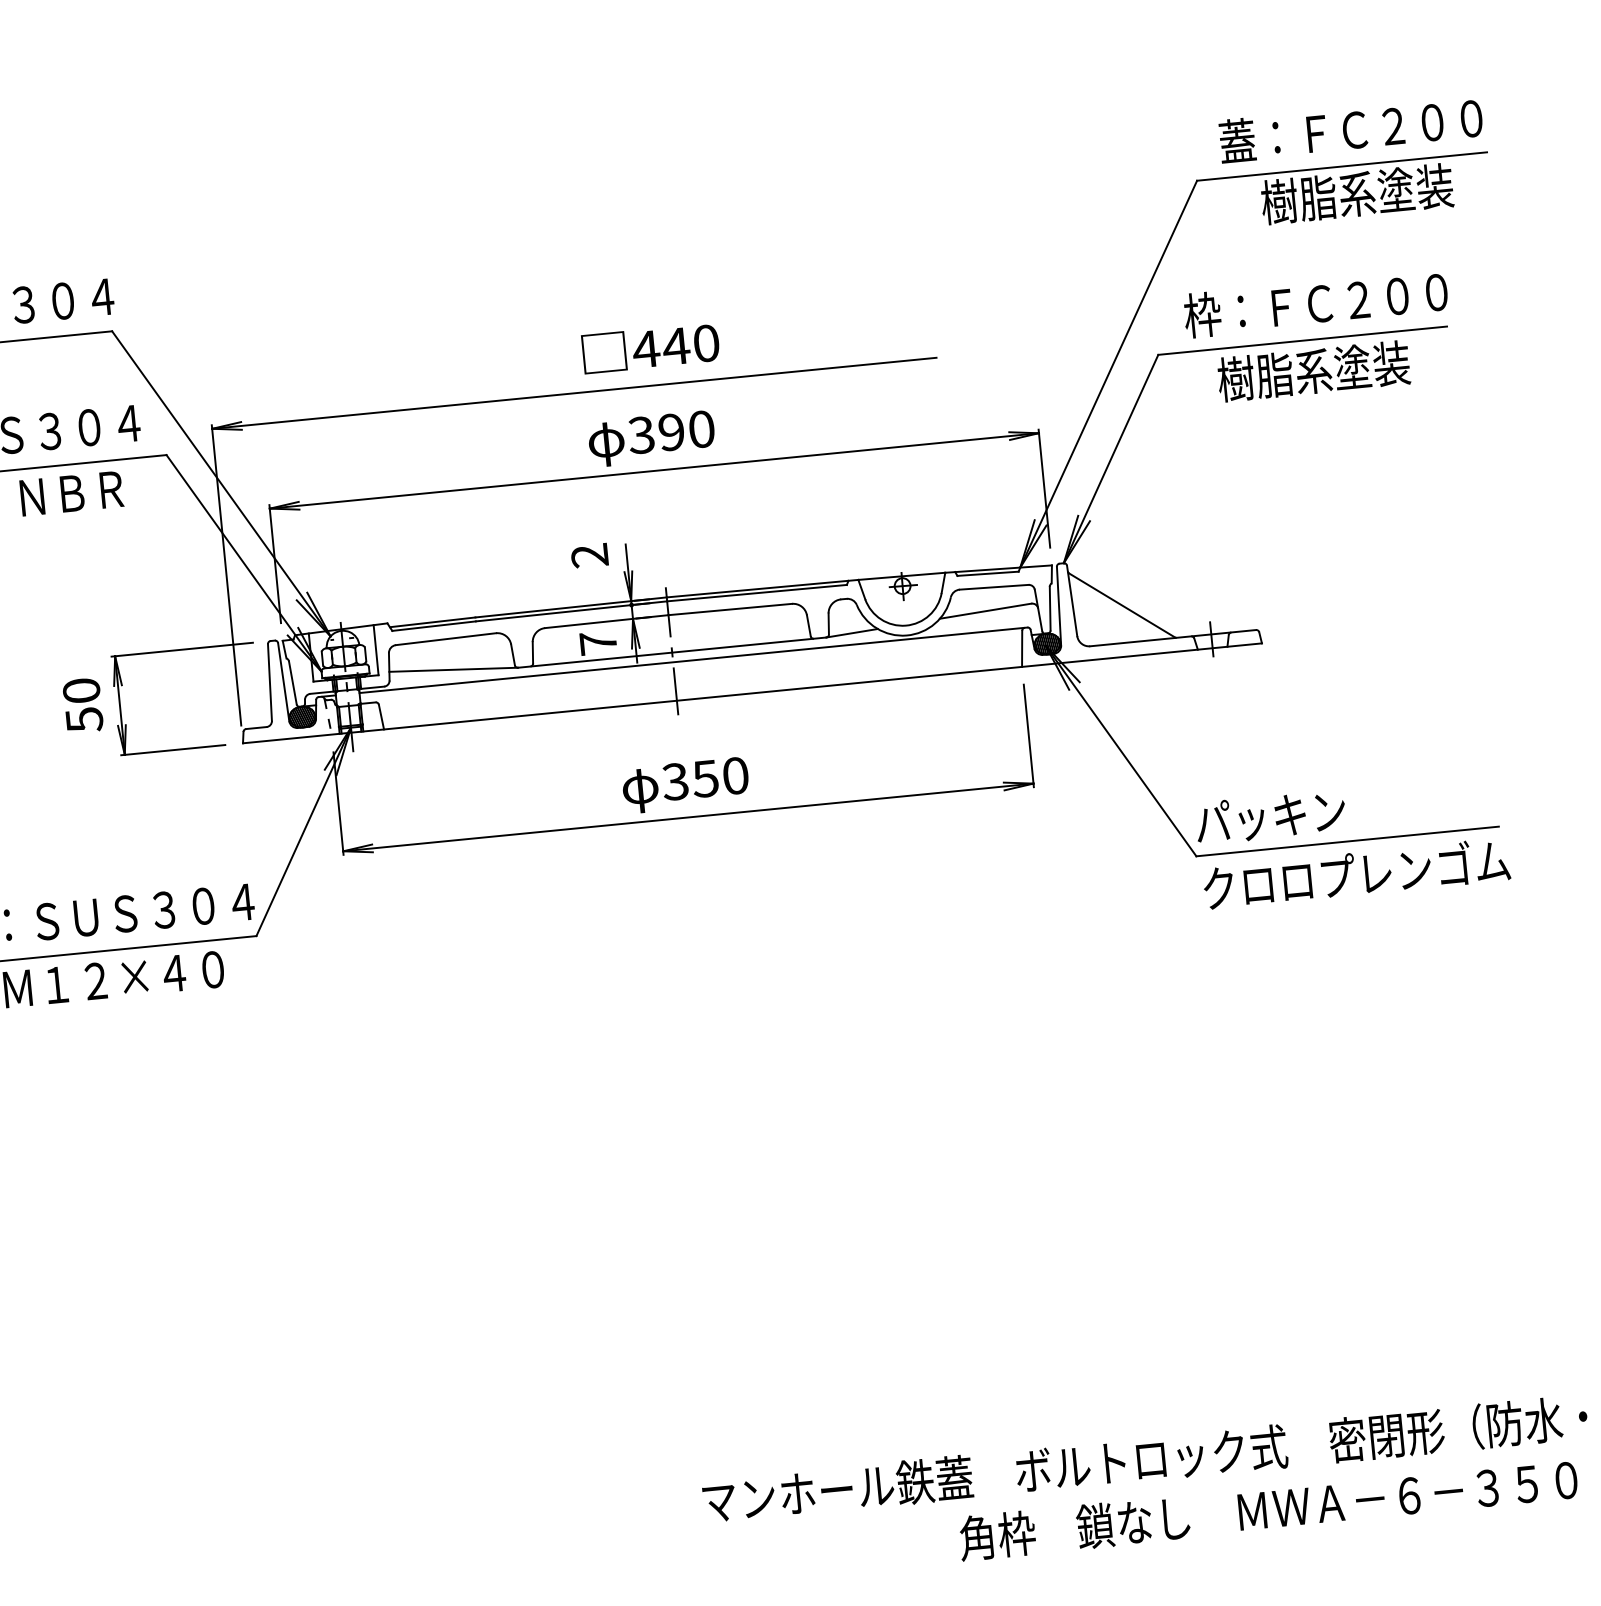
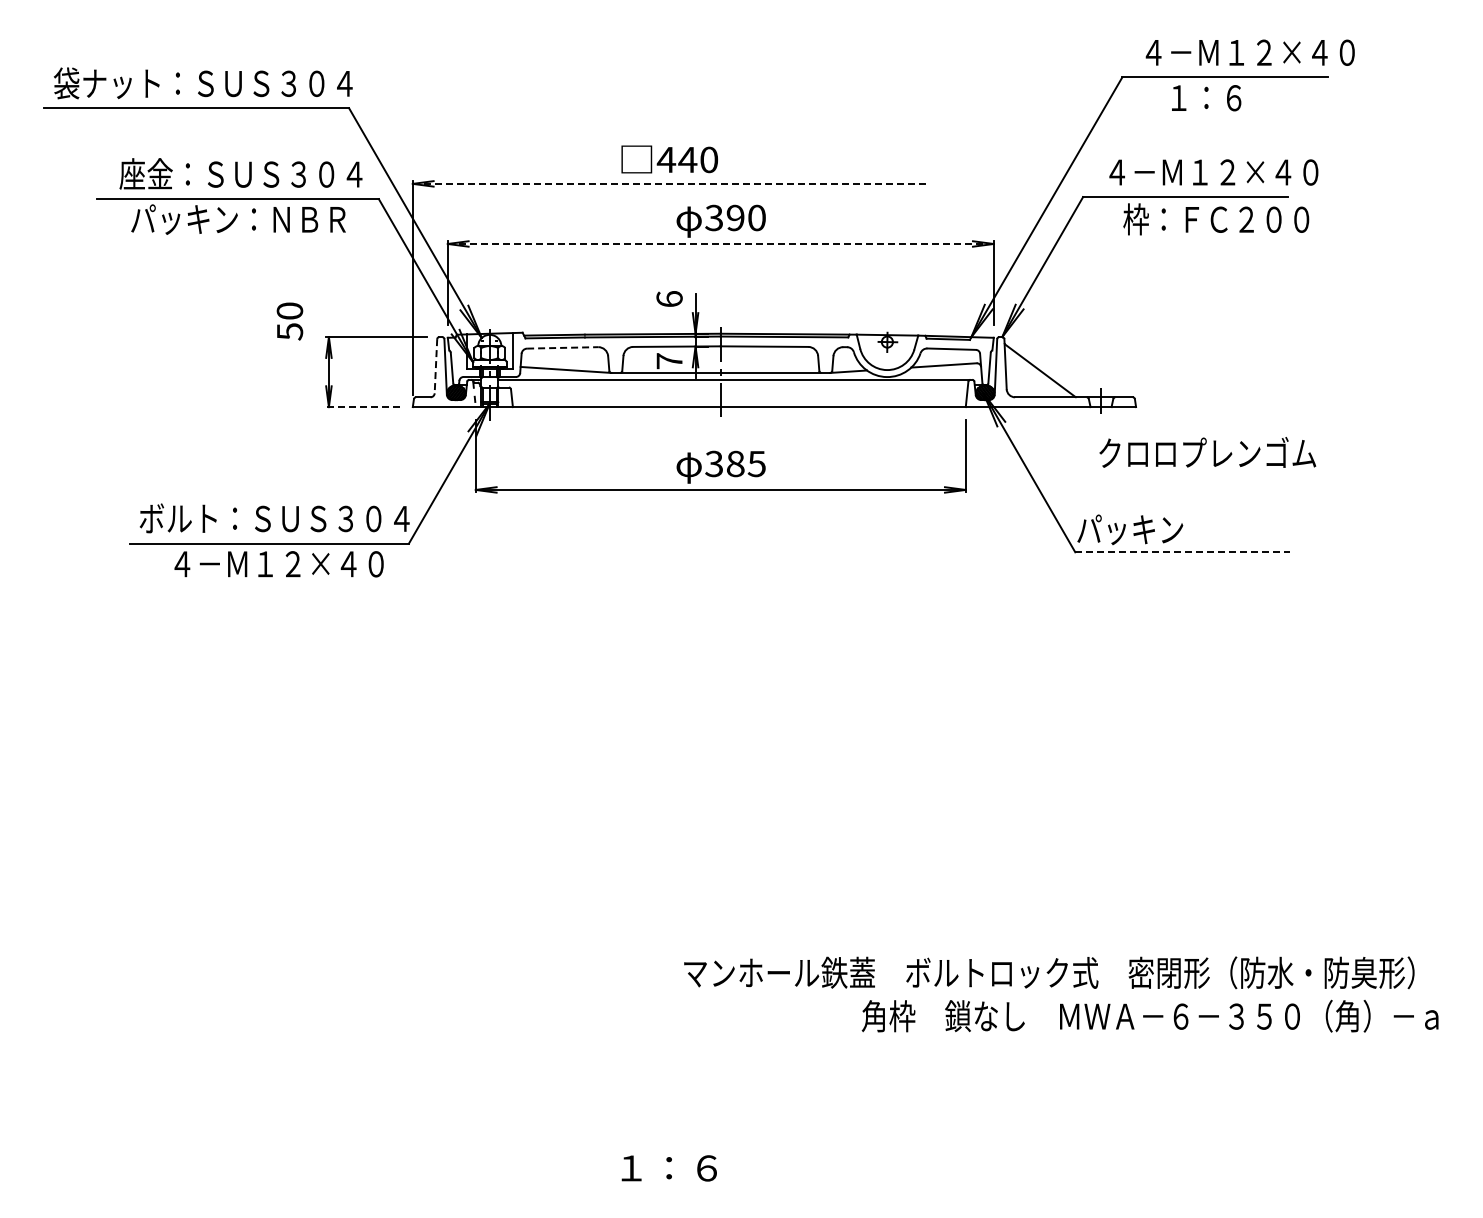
text: (1369, 127) -> (1247, 51), 蓋：ＦＣ２００ -> ４－Ｍ１２×４０
text: (1356, 193) -> (1233, 97), 樹脂系塗装 -> １：６
text: (1335, 302) -> (1211, 172), 枠：ＦＣ２００ -> ４－Ｍ１２×４０
text: (650, 348) -> (669, 159), moved
text: (1349, 367) -> (1216, 219), 樹脂系塗装 -> 枠：ＦＣ２００
line: (575, 392) -> (670, 183), solid -> dashed
line: (653, 470) -> (720, 243), solid -> dashed
text: (589, 556) -> (669, 299), 2 -> 6
line: (445, 638) -> (562, 347), solid -> dashed
line: (269, 682) -> (435, 366), solid -> dashed
text: (82, 705) -> (289, 321), moved
line: (173, 750) -> (363, 407), solid -> dashed
text: (719, 776) -> (745, 463), 350 -> 385
line: (1348, 841) -> (1183, 552), solid -> dashed
text: (1356, 873) -> (1207, 452), moved

